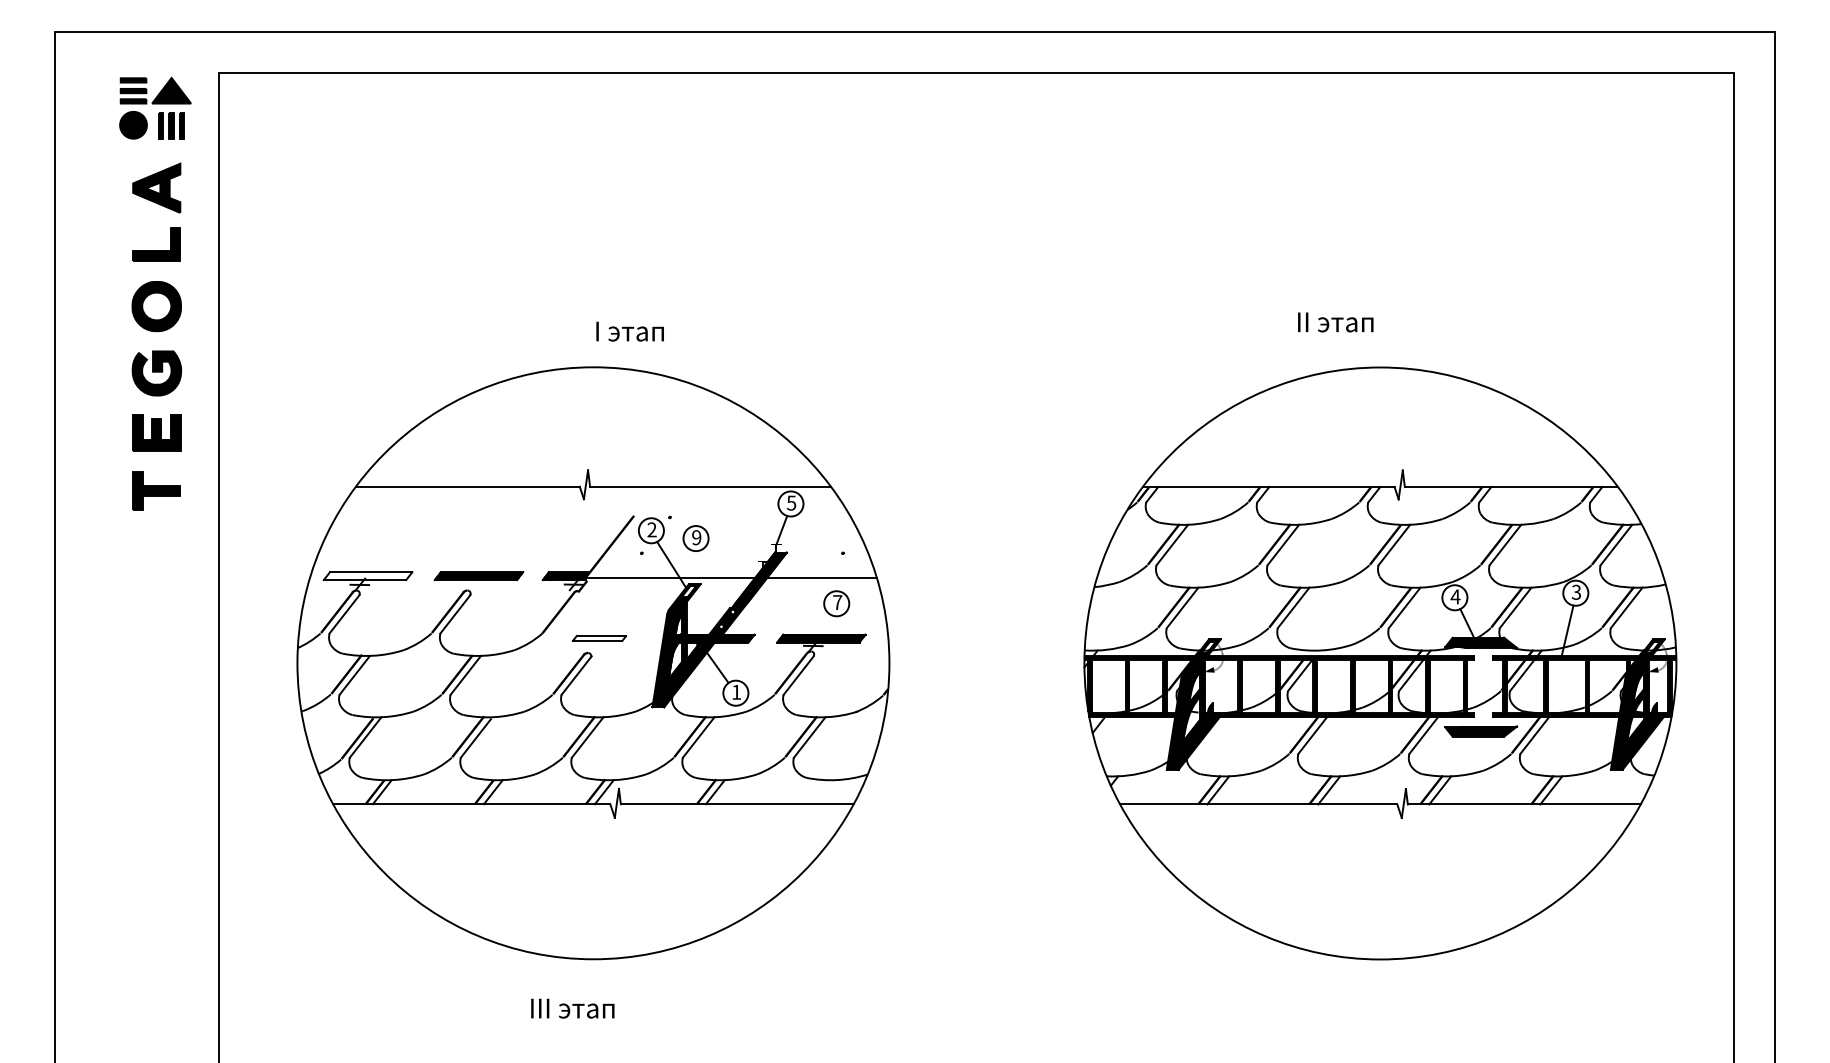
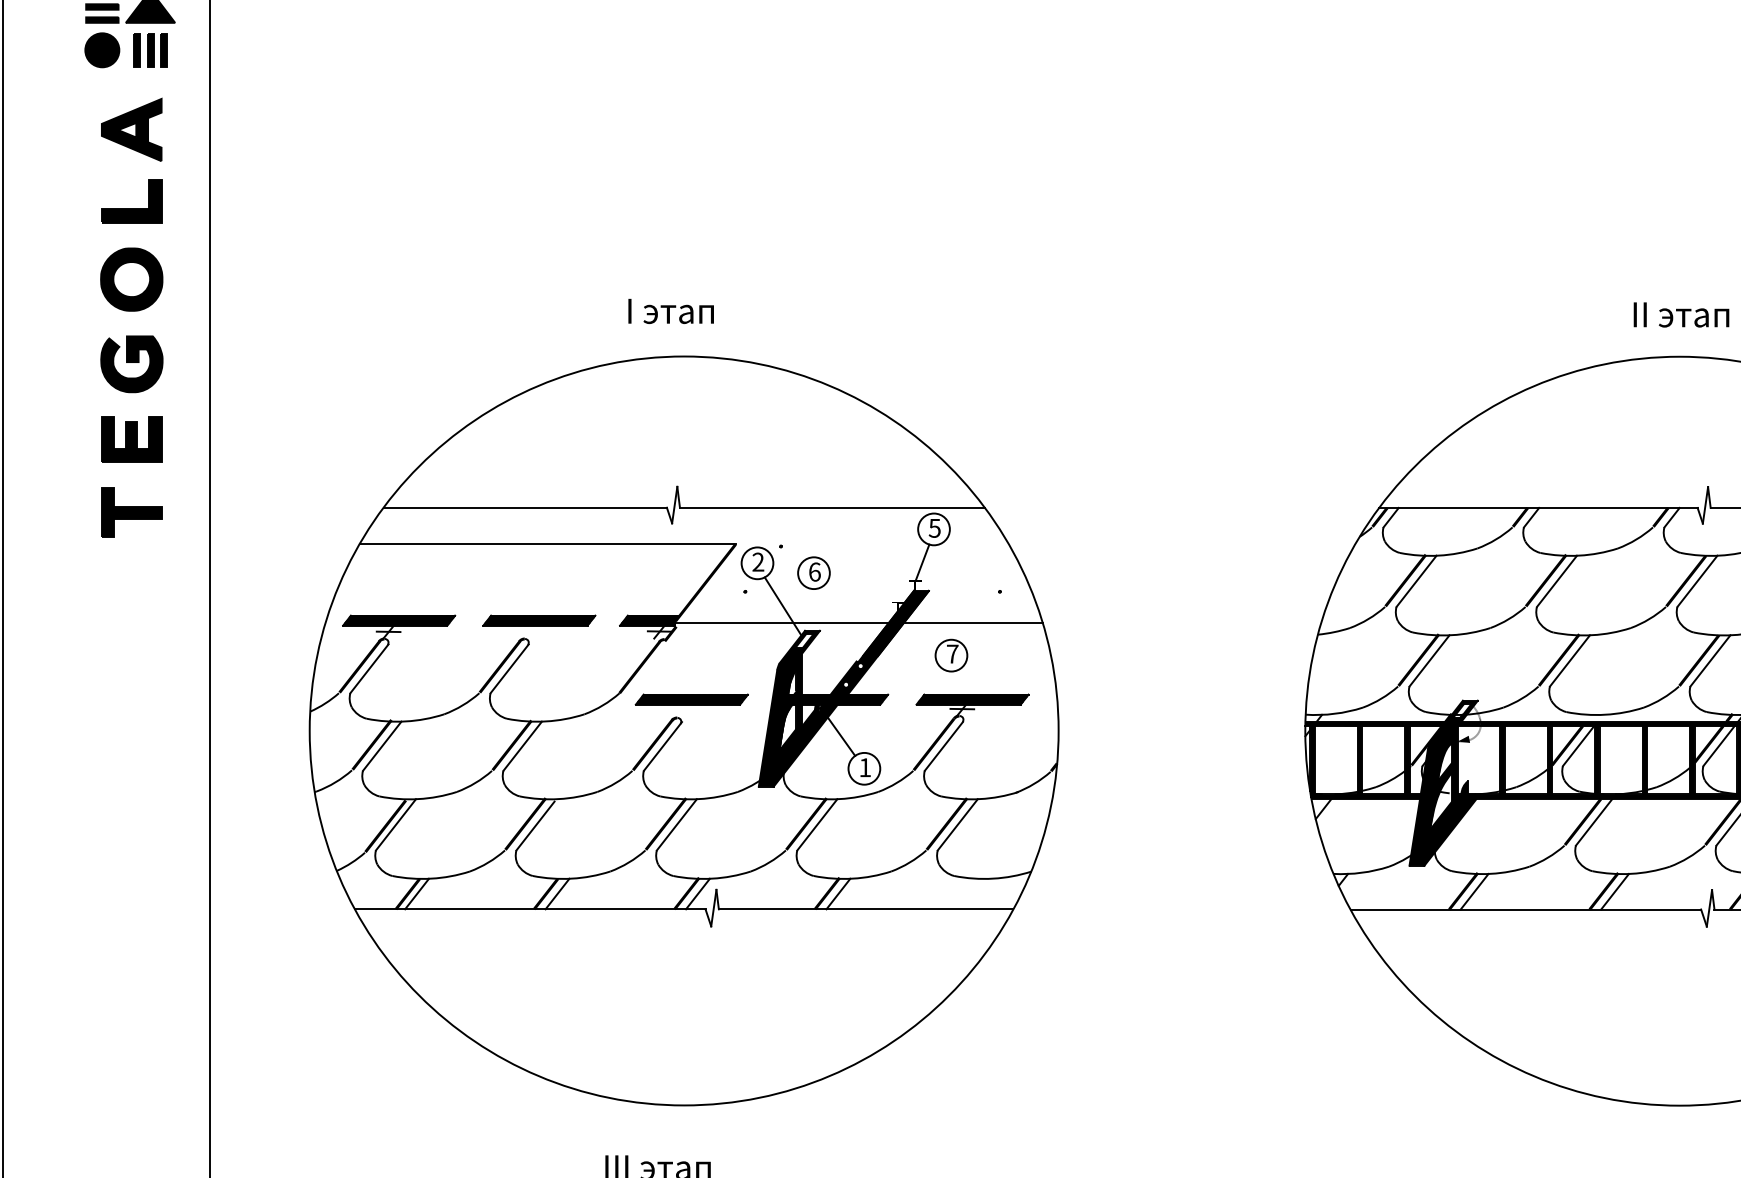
text: (1335, 322) -> (1681, 315), moved
text: (629, 331) -> (670, 311), moved
line: (485, 515) -> (547, 543), added
text: (696, 537) -> (814, 571), 9 -> 6
hatch: (367, 576) -> (398, 621), added
part: (836, 603) -> (951, 655), moved
part: (599, 638) -> (691, 699), size x1.67

